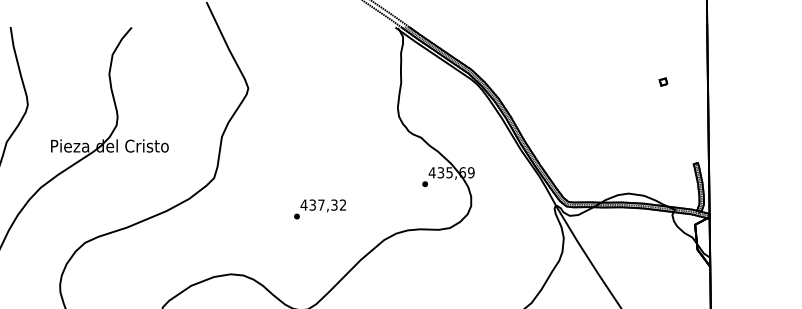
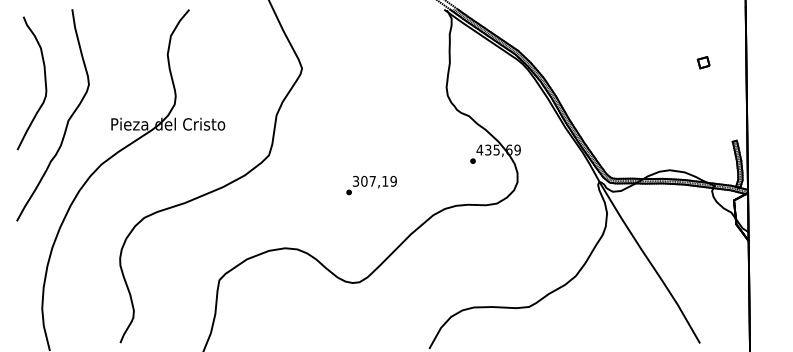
part: (662, 81) -> (702, 61), size x1.6
text: (323, 204) -> (374, 180), 437,32 -> 307,19

